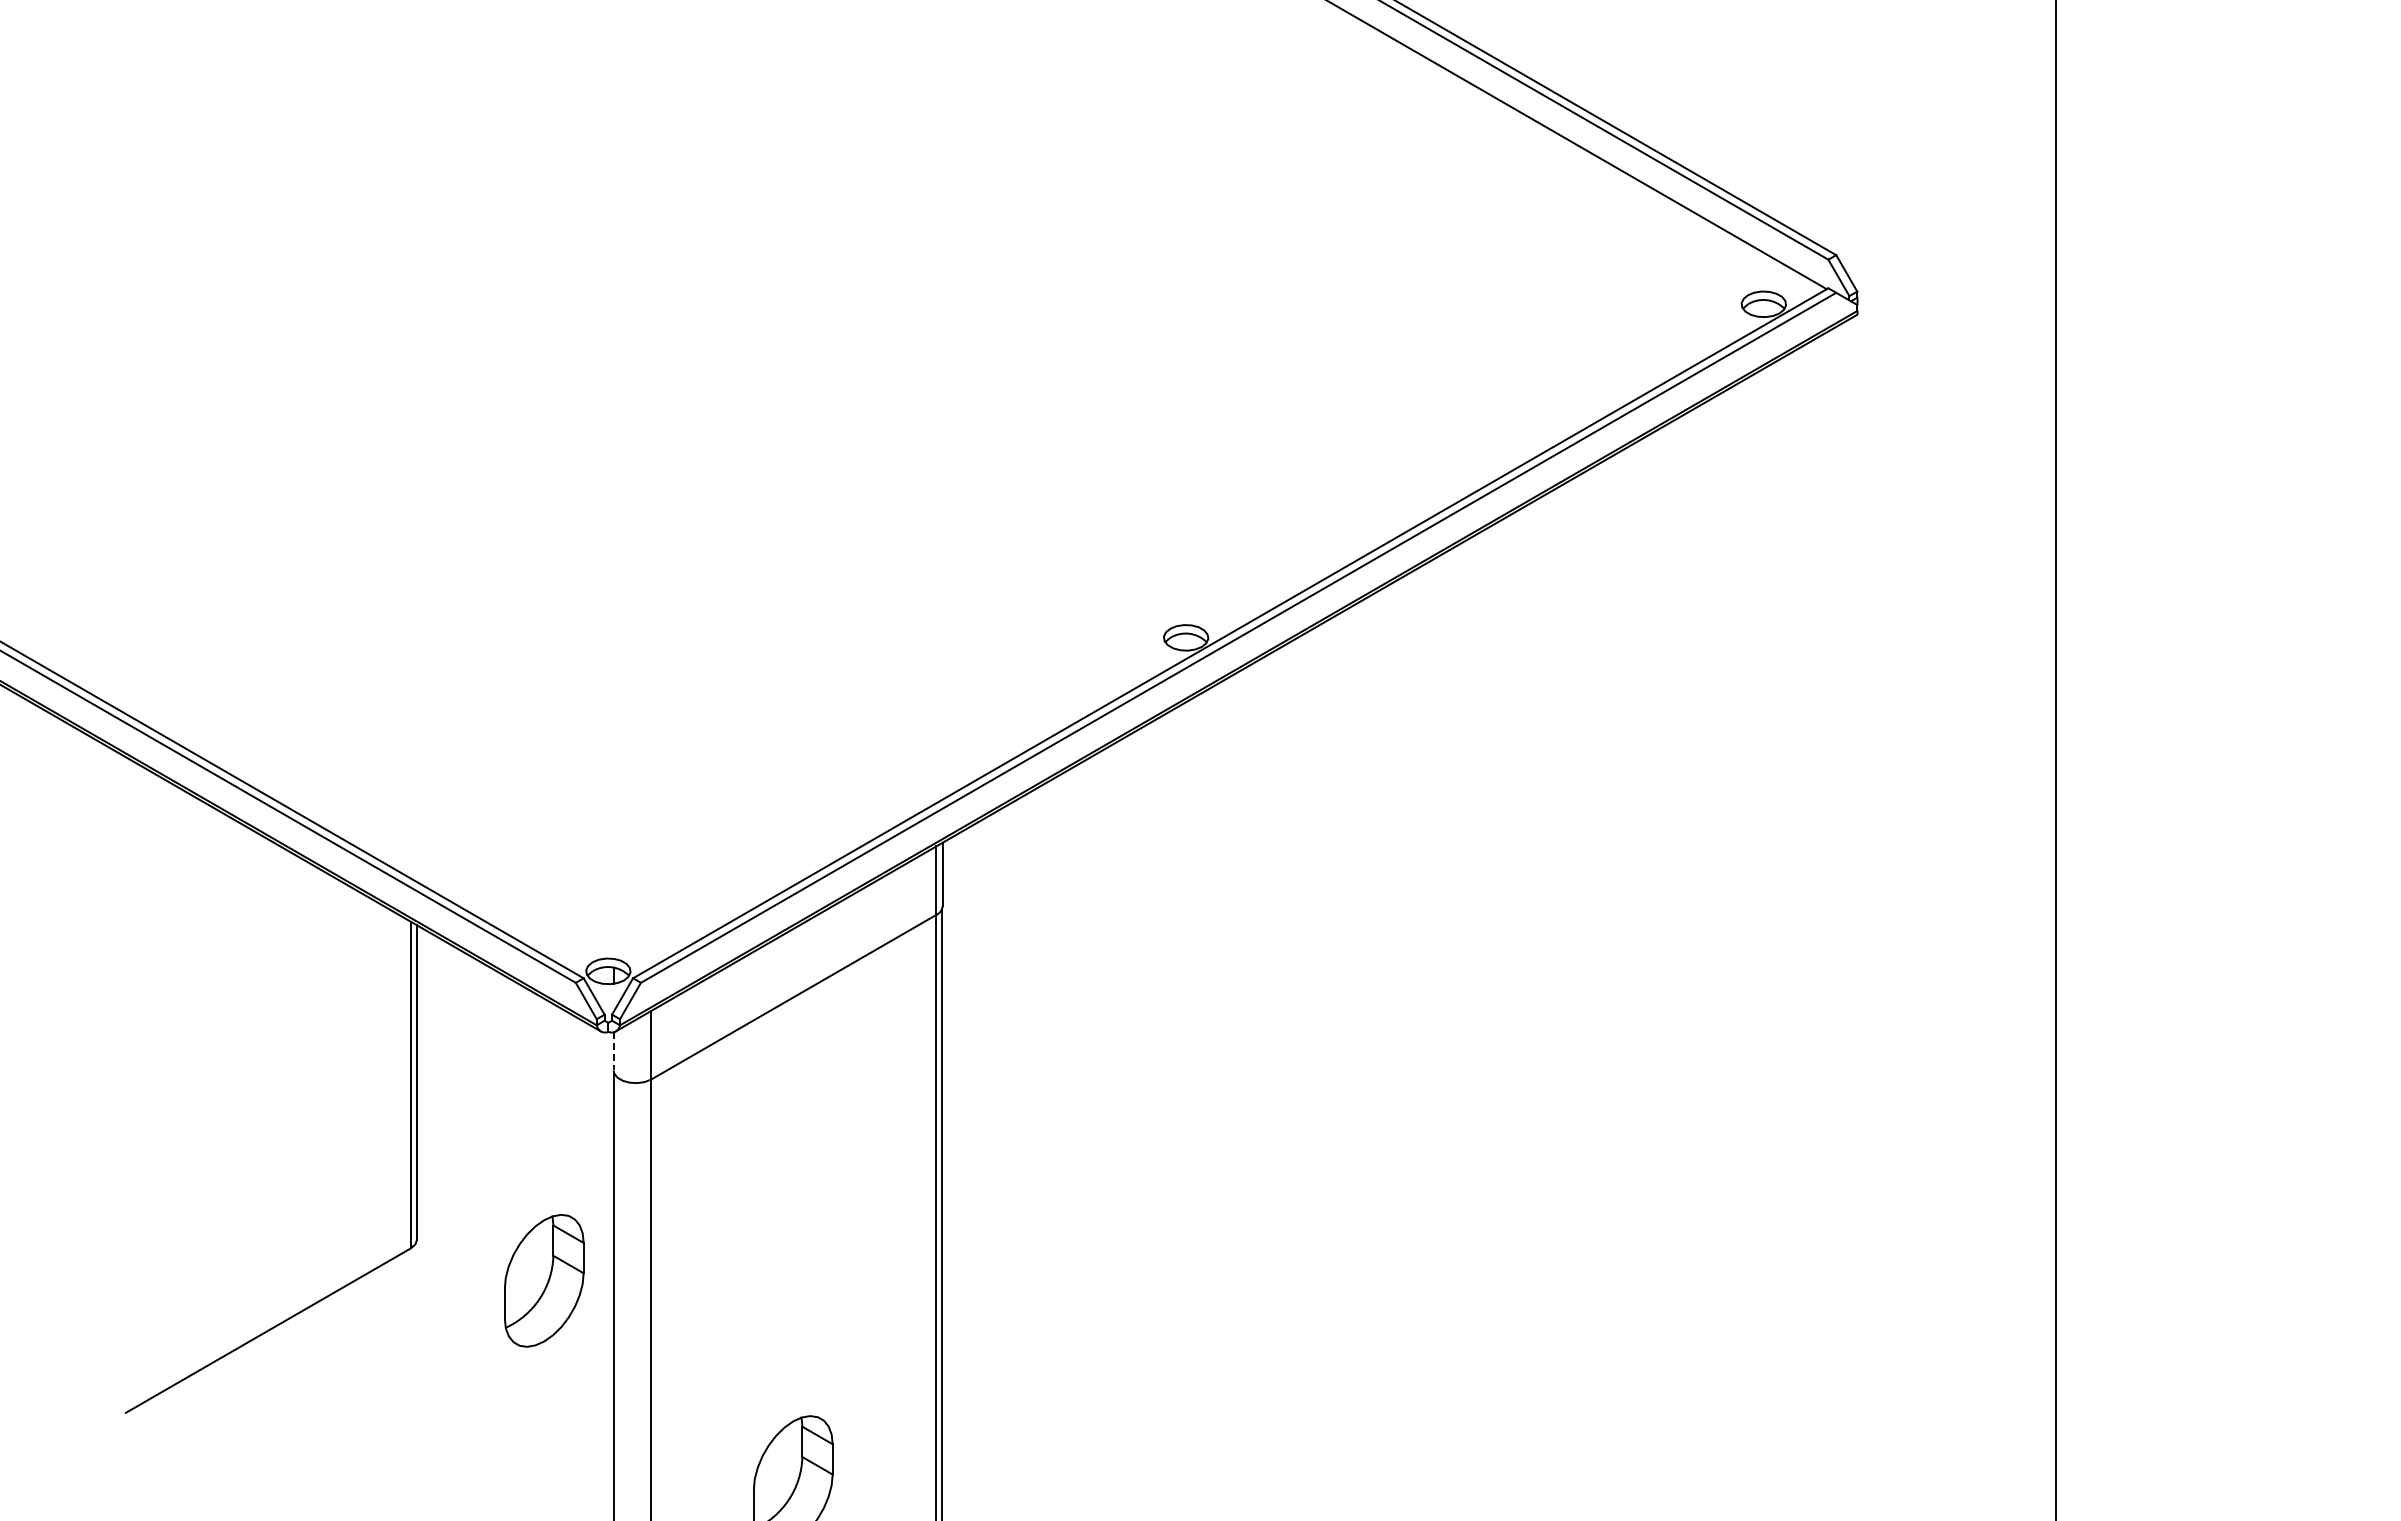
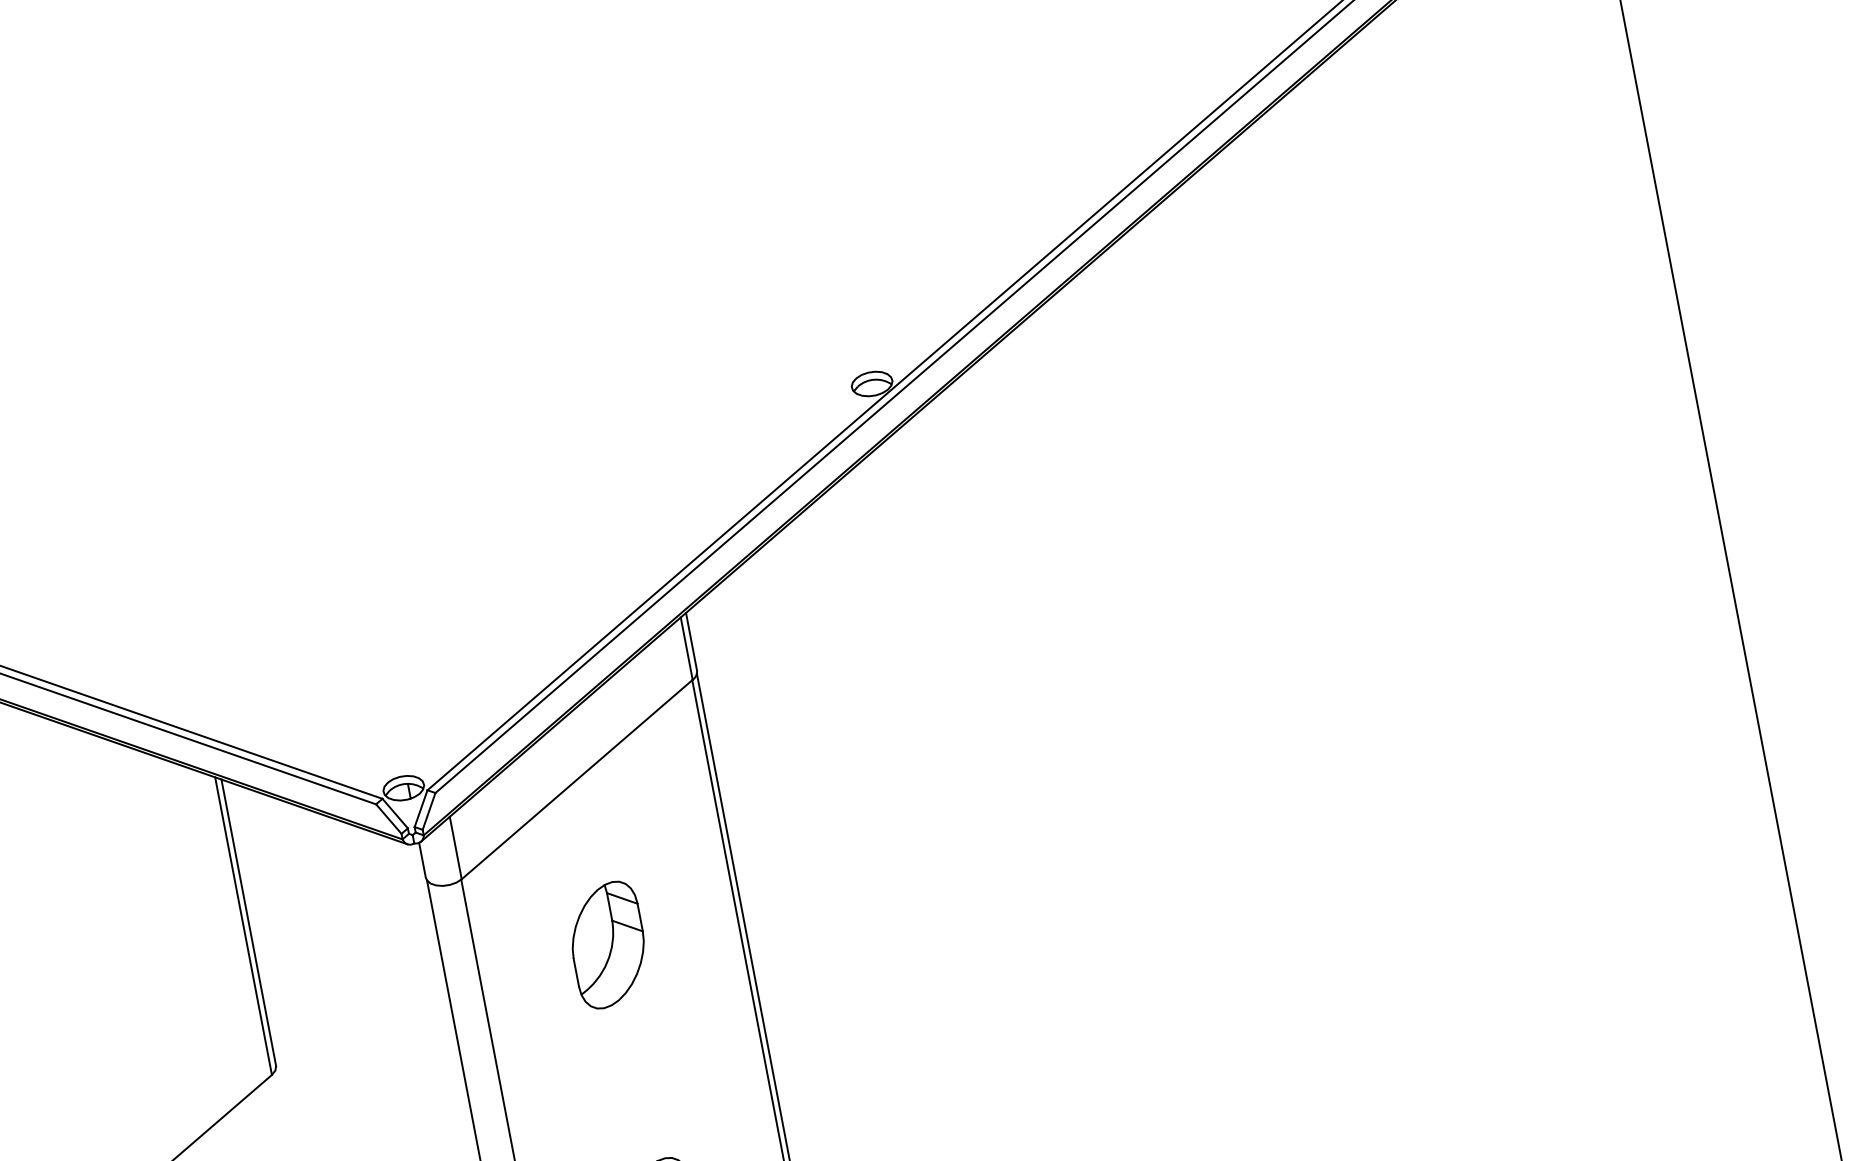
line: (613, 1051) -> (422, 860), dashed -> solid
part: (544, 1280) -> (608, 944), moved

